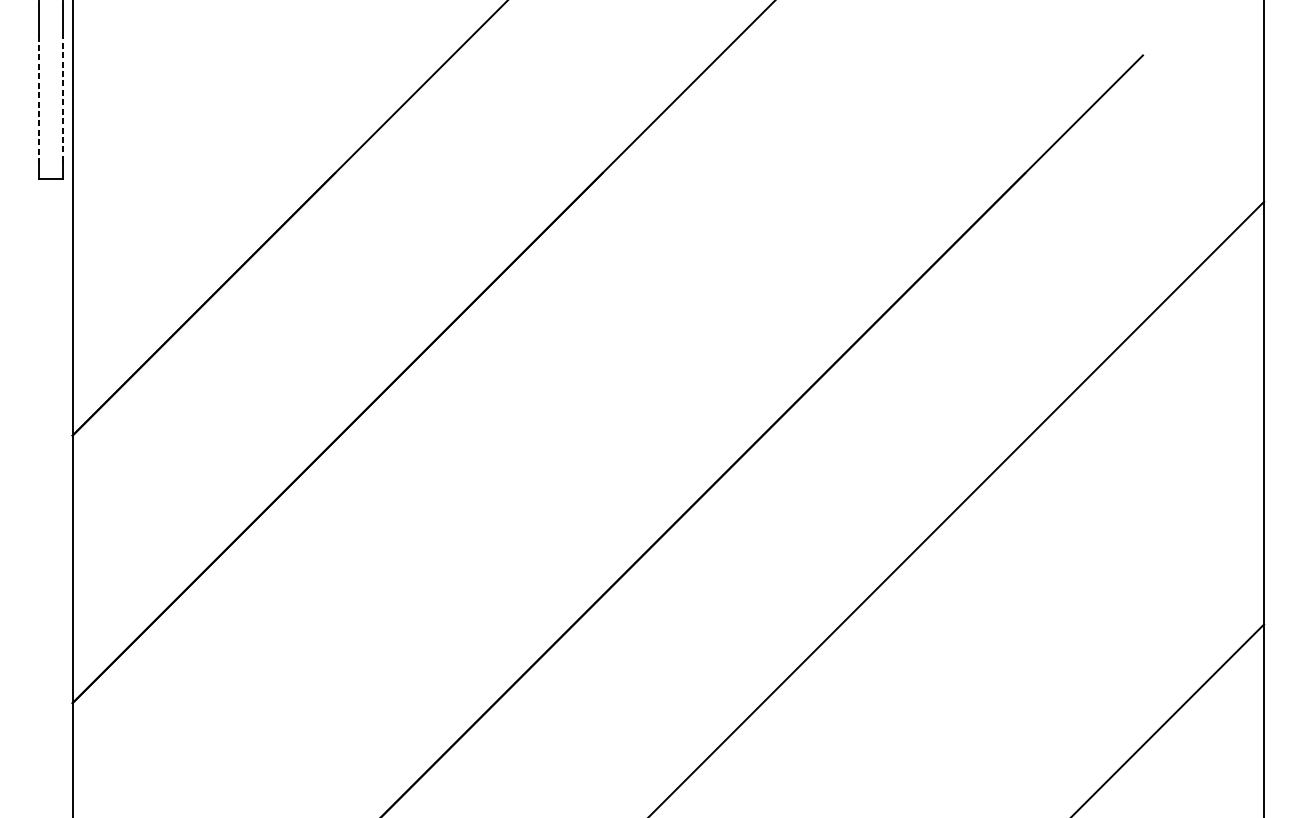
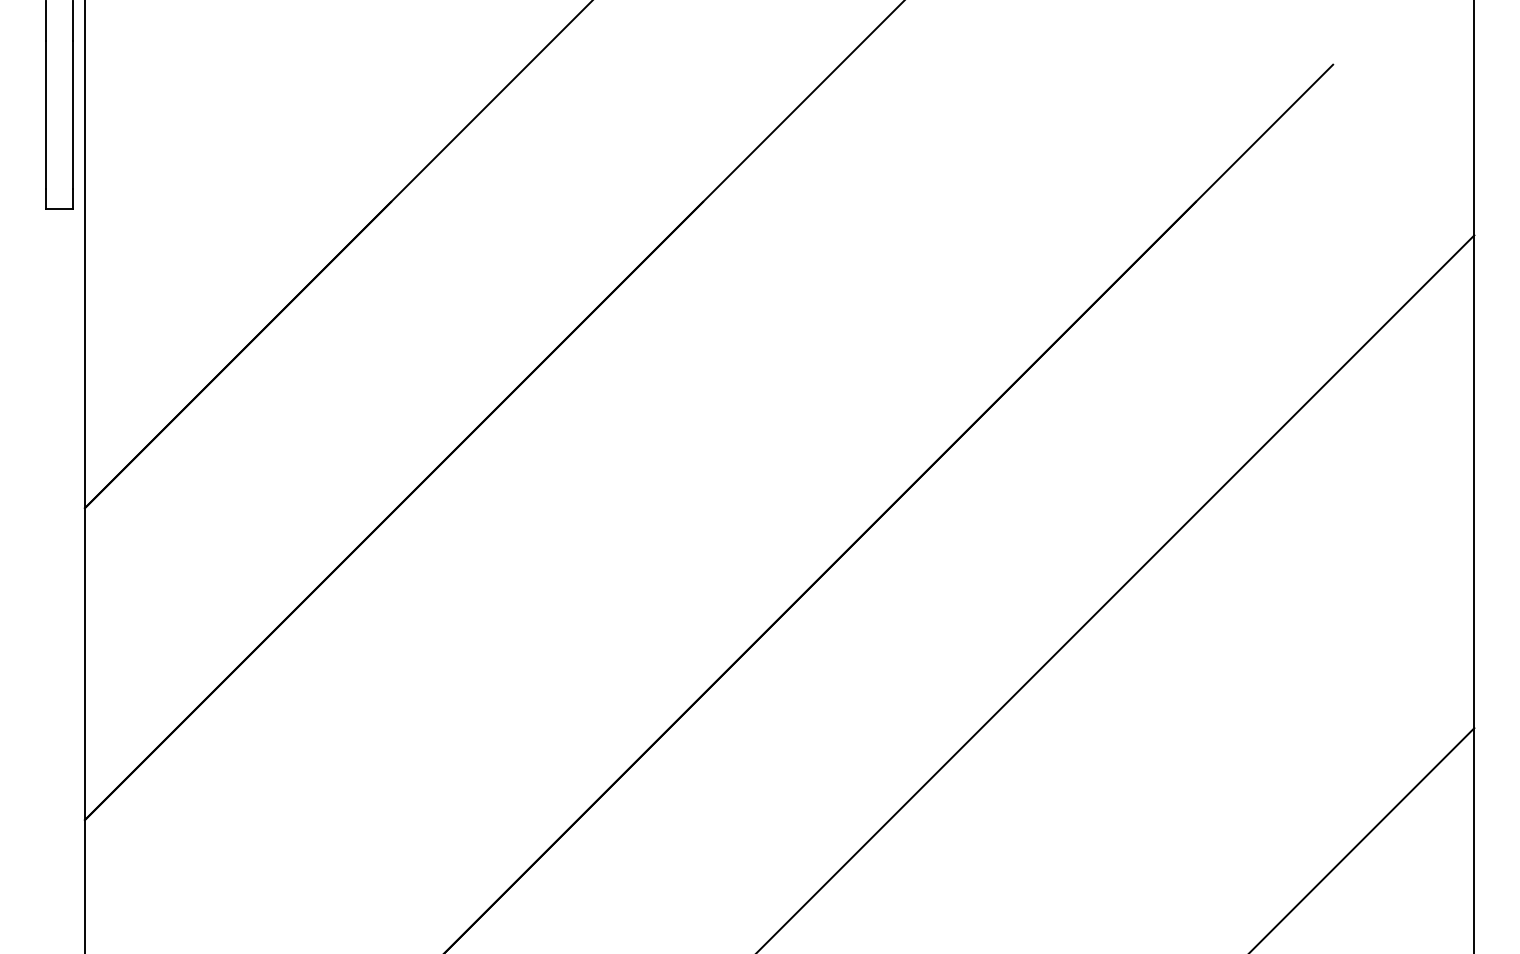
line: (38, 98) -> (45, 115), dashed -> solid
line: (62, 98) -> (73, 115), dashed -> solid

